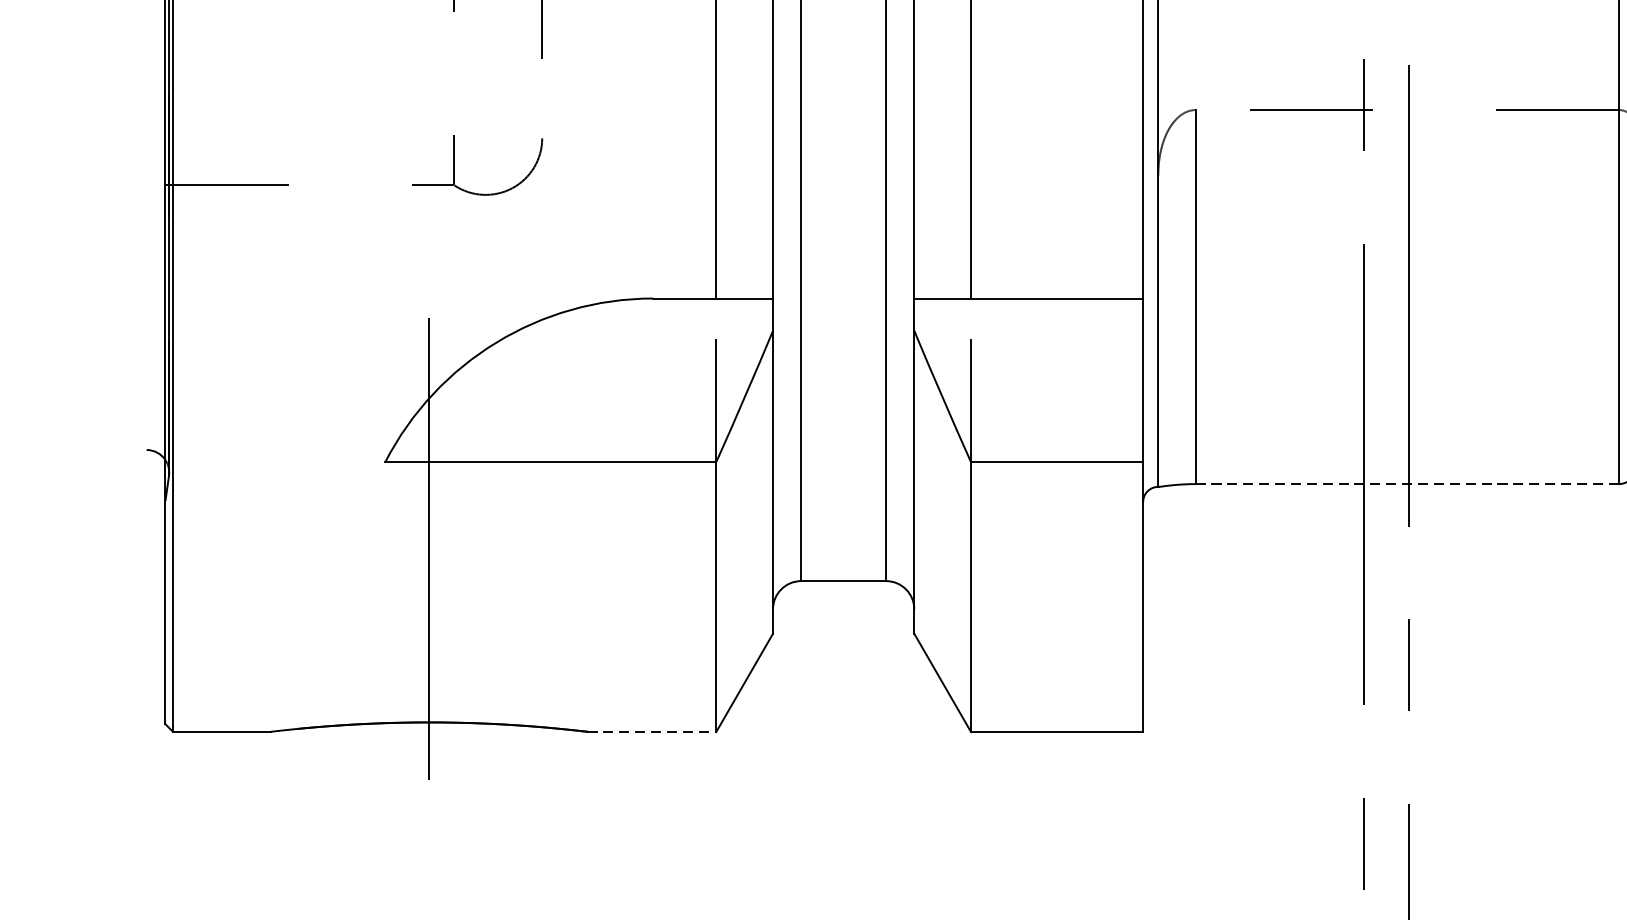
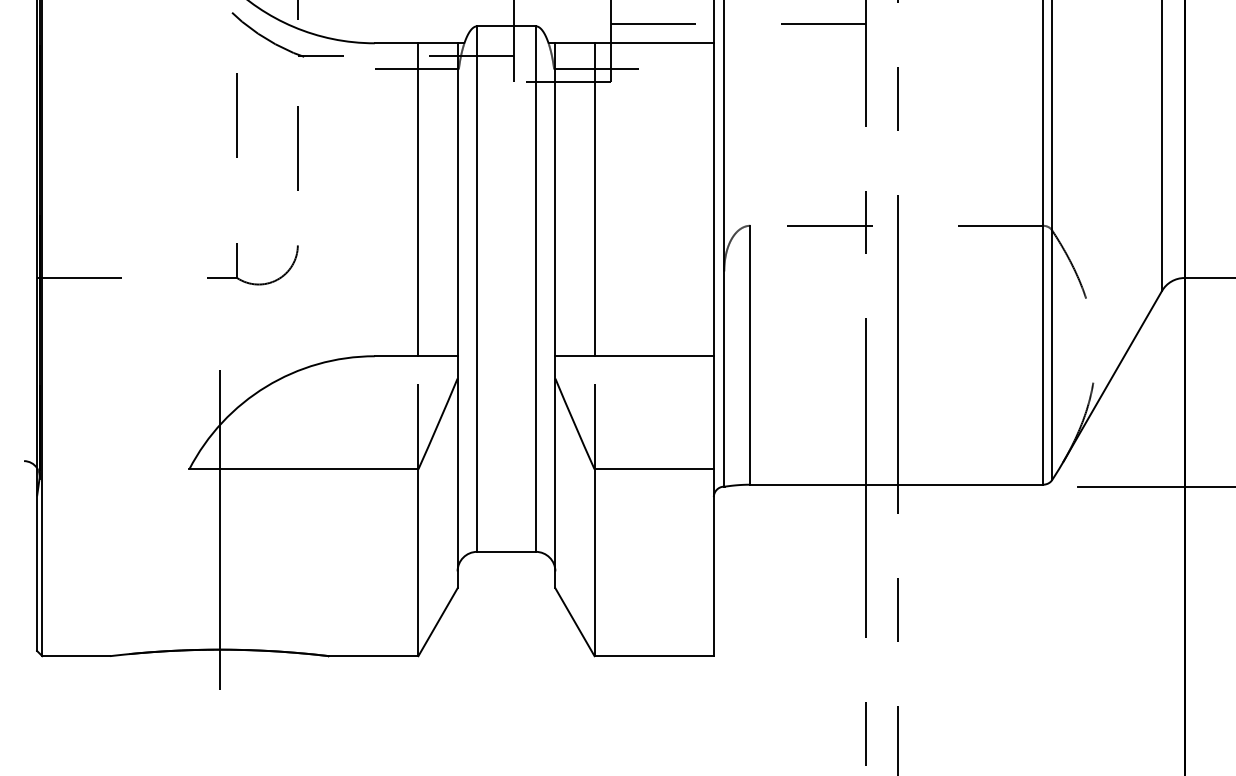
line: (1407, 483) -> (896, 484), dashed -> solid
line: (651, 732) -> (373, 656), dashed -> solid

